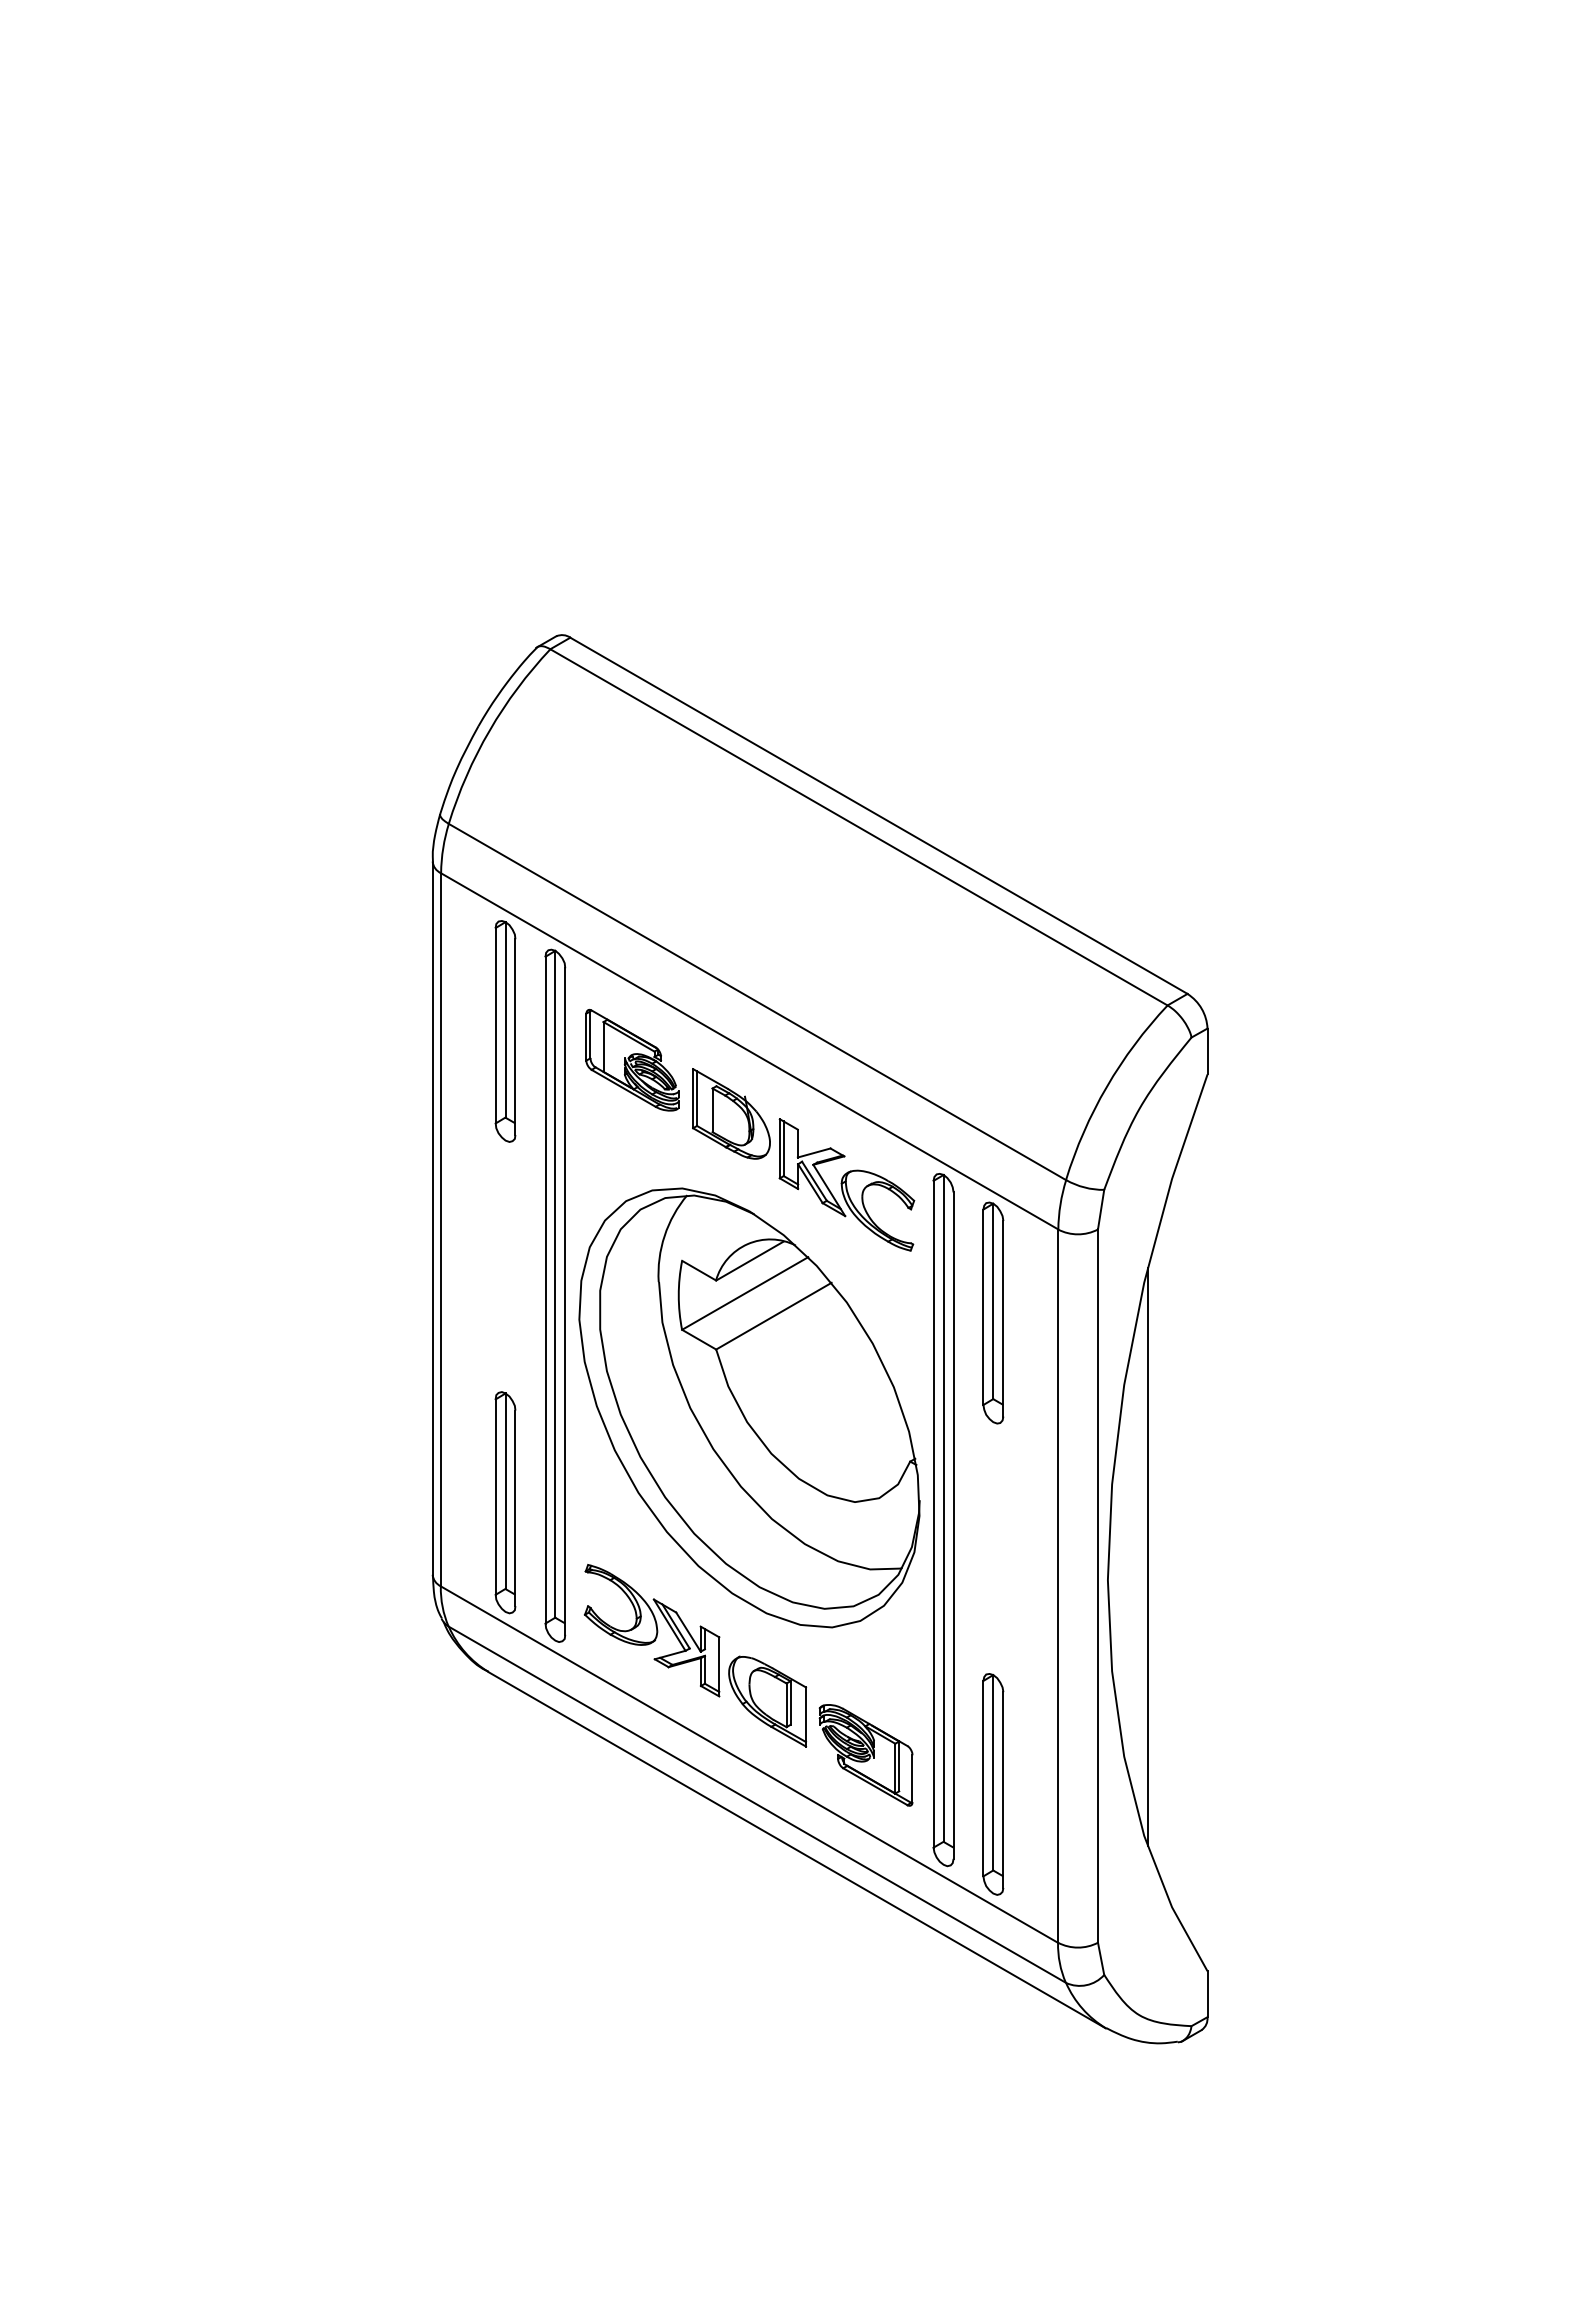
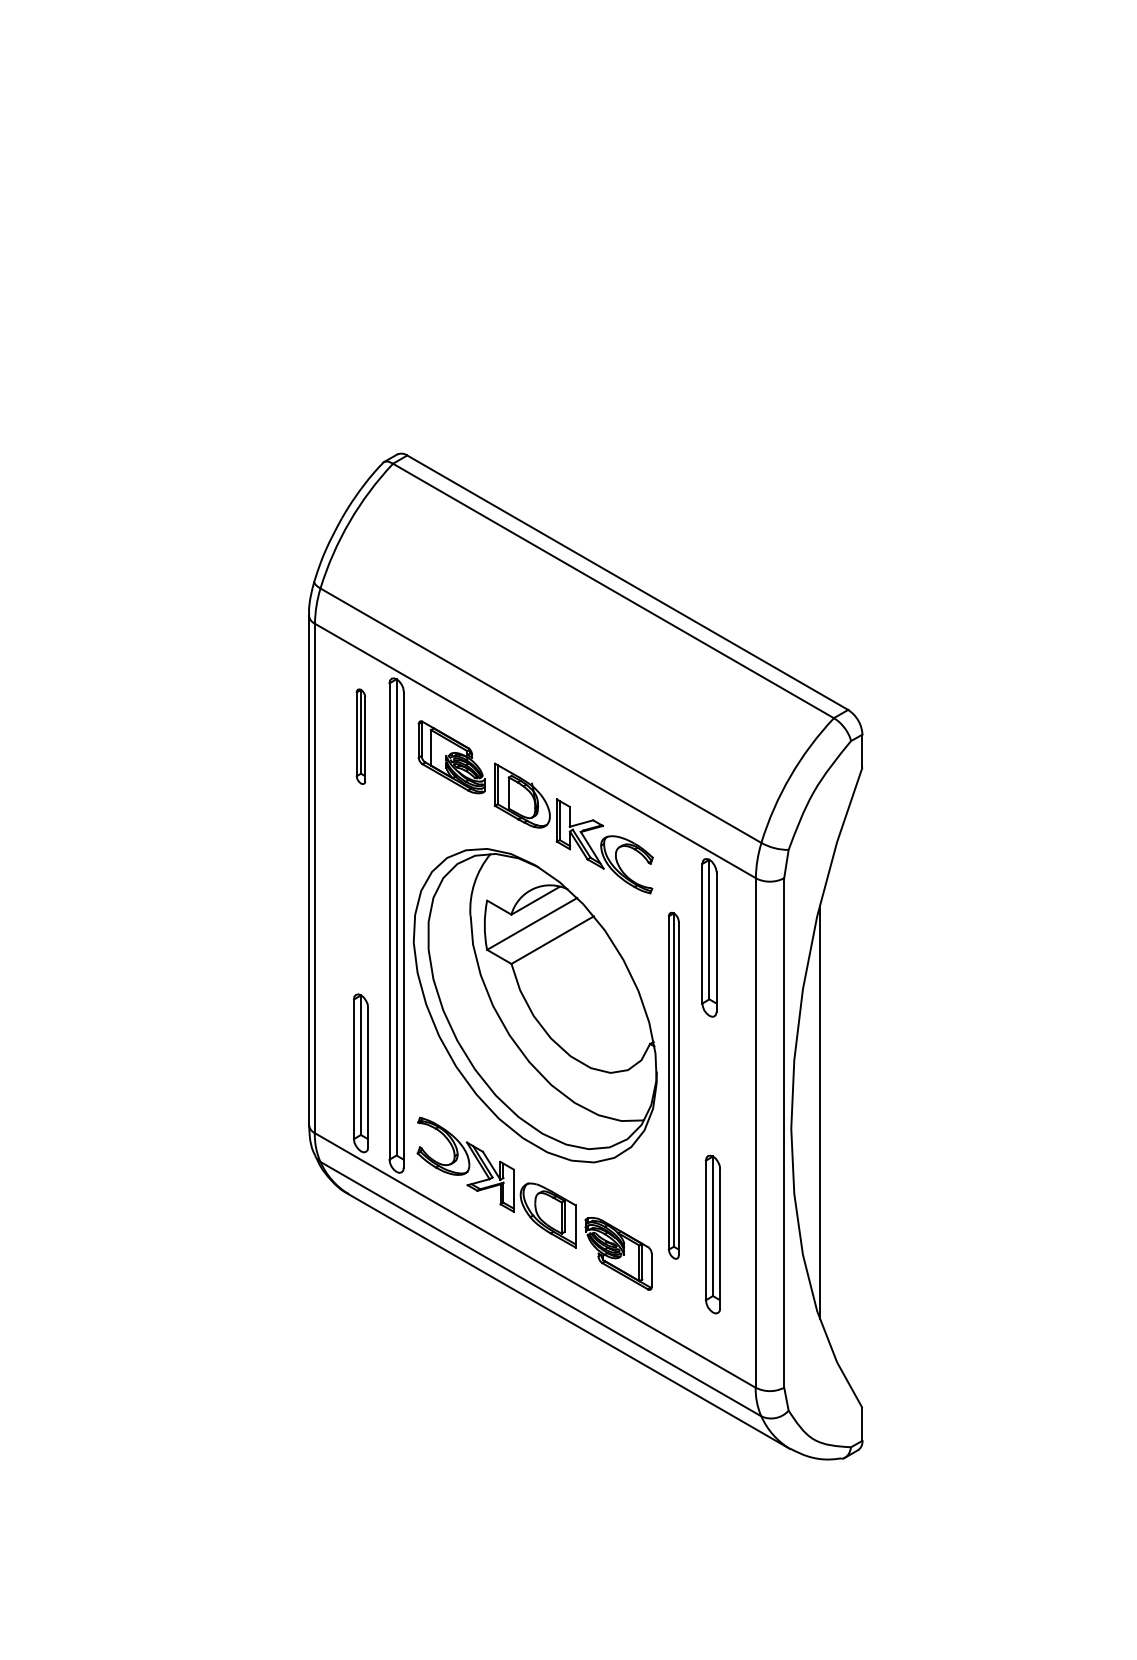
part: (505, 1031) -> (360, 736), size x0.6
part: (943, 1520) -> (673, 1086), size x0.7
part: (993, 1784) -> (713, 1234), moved

